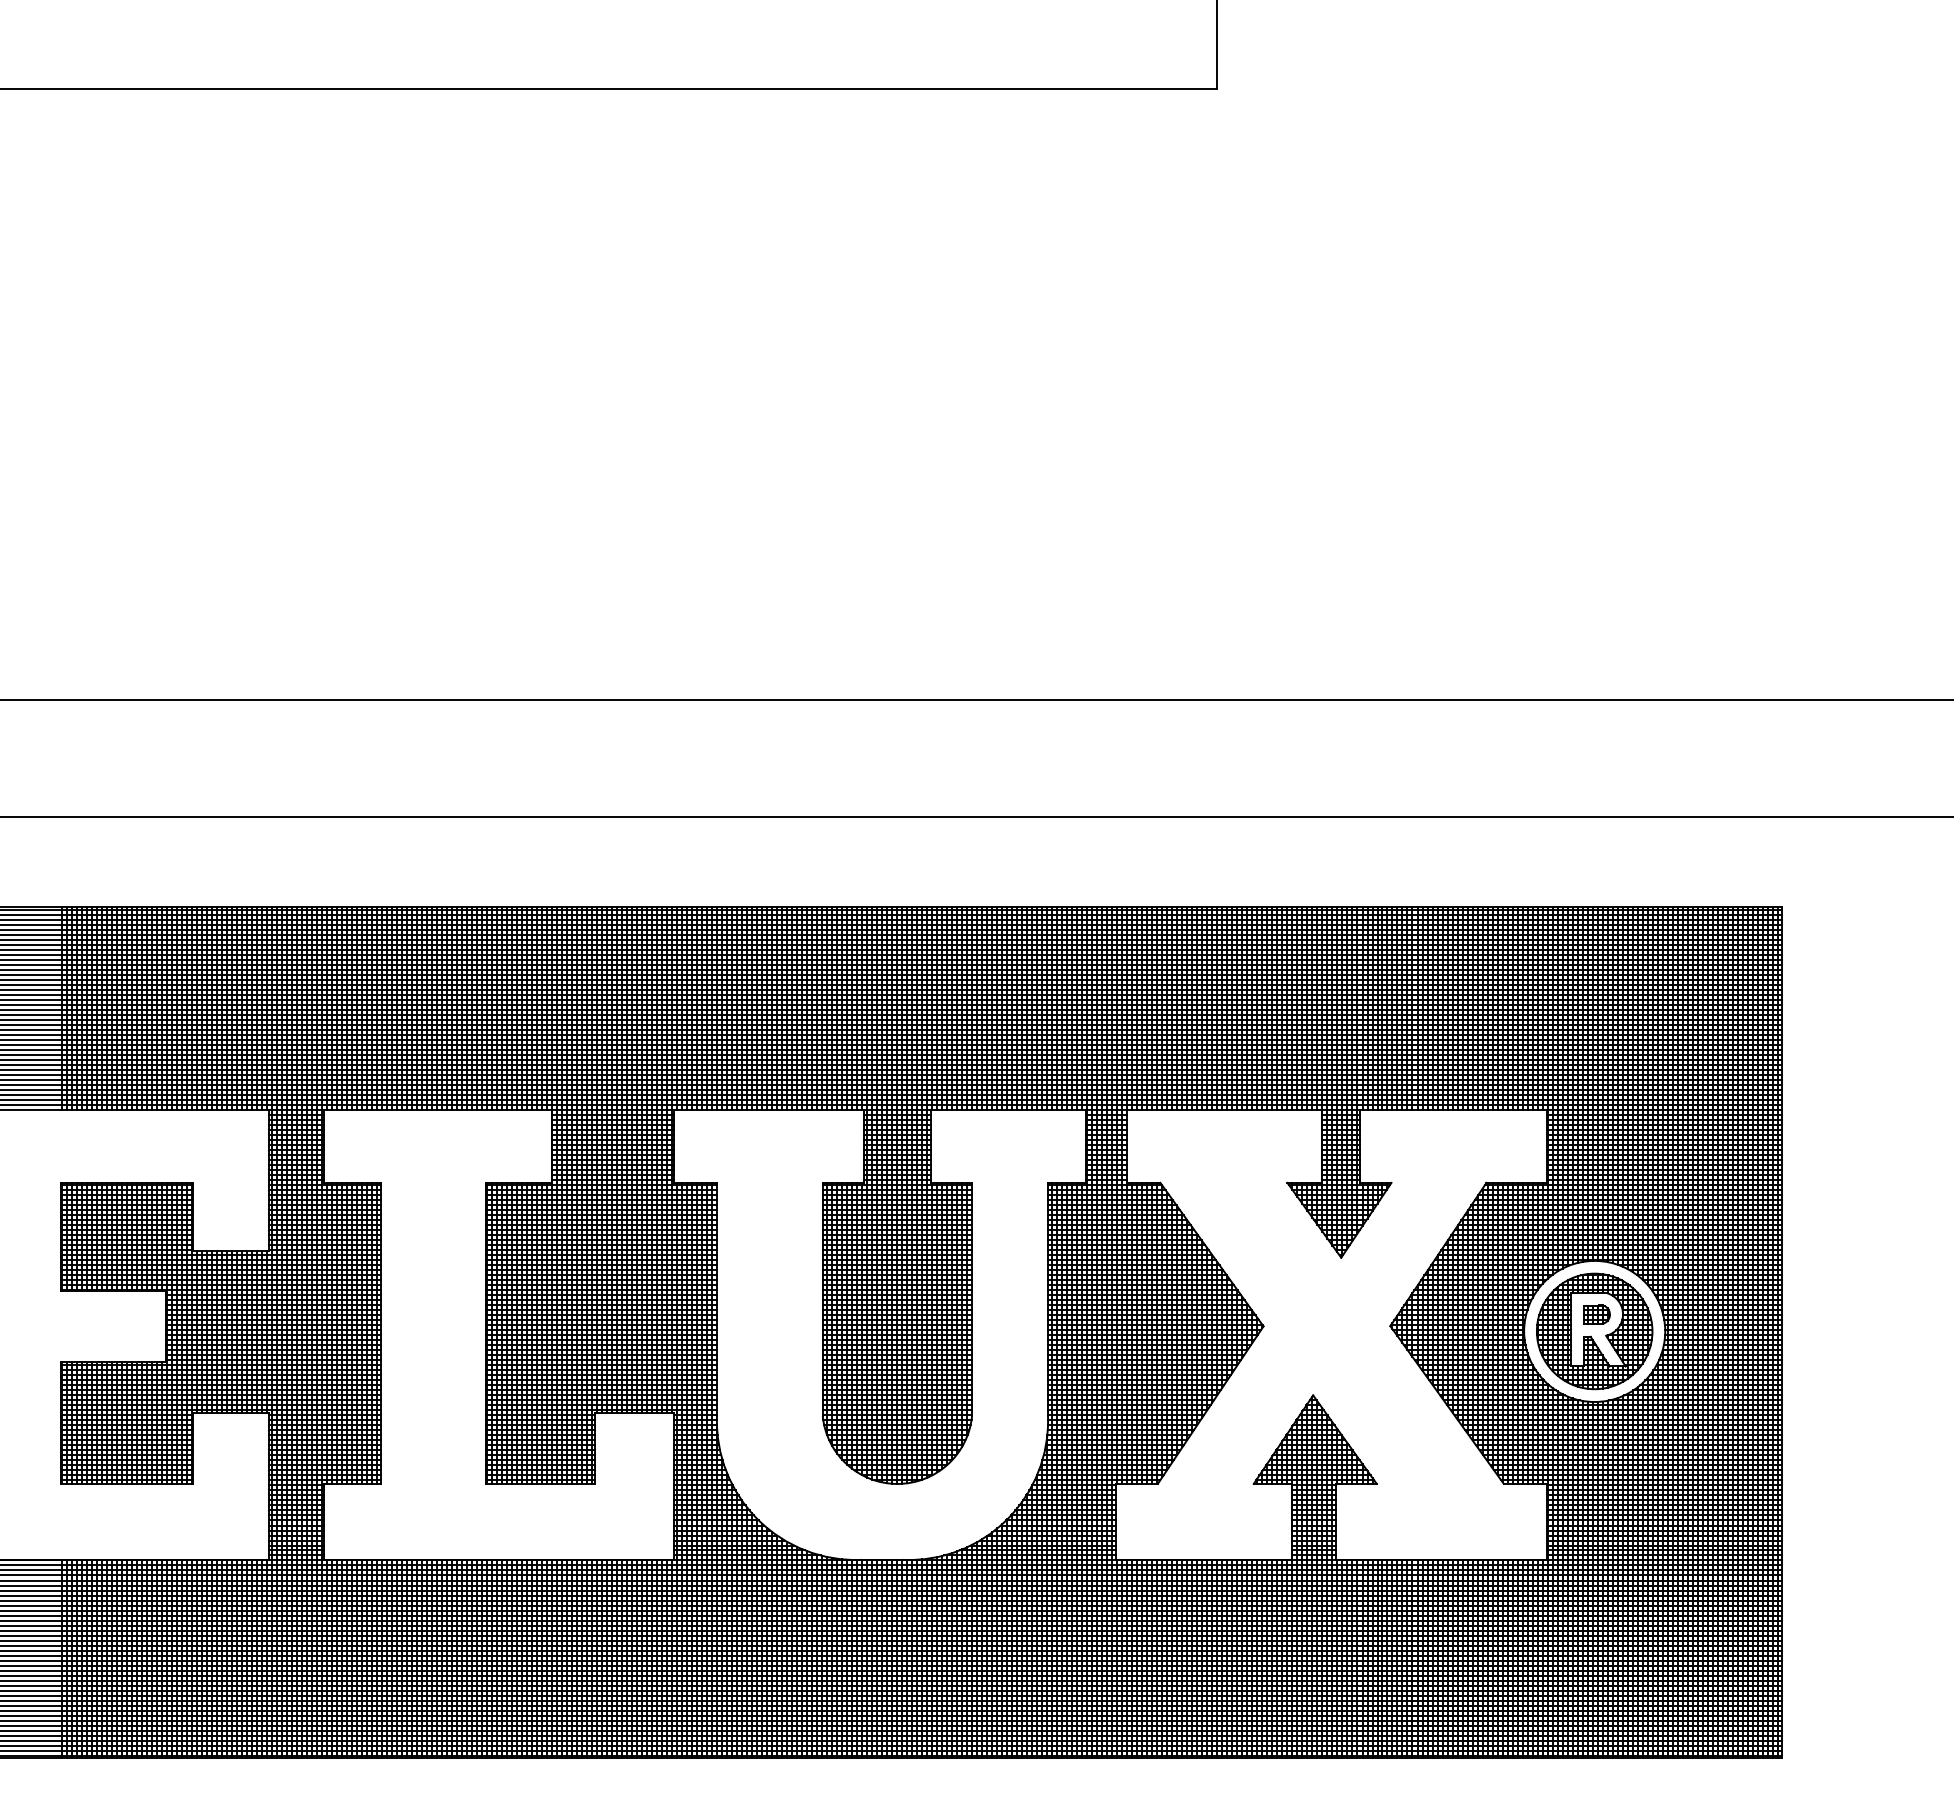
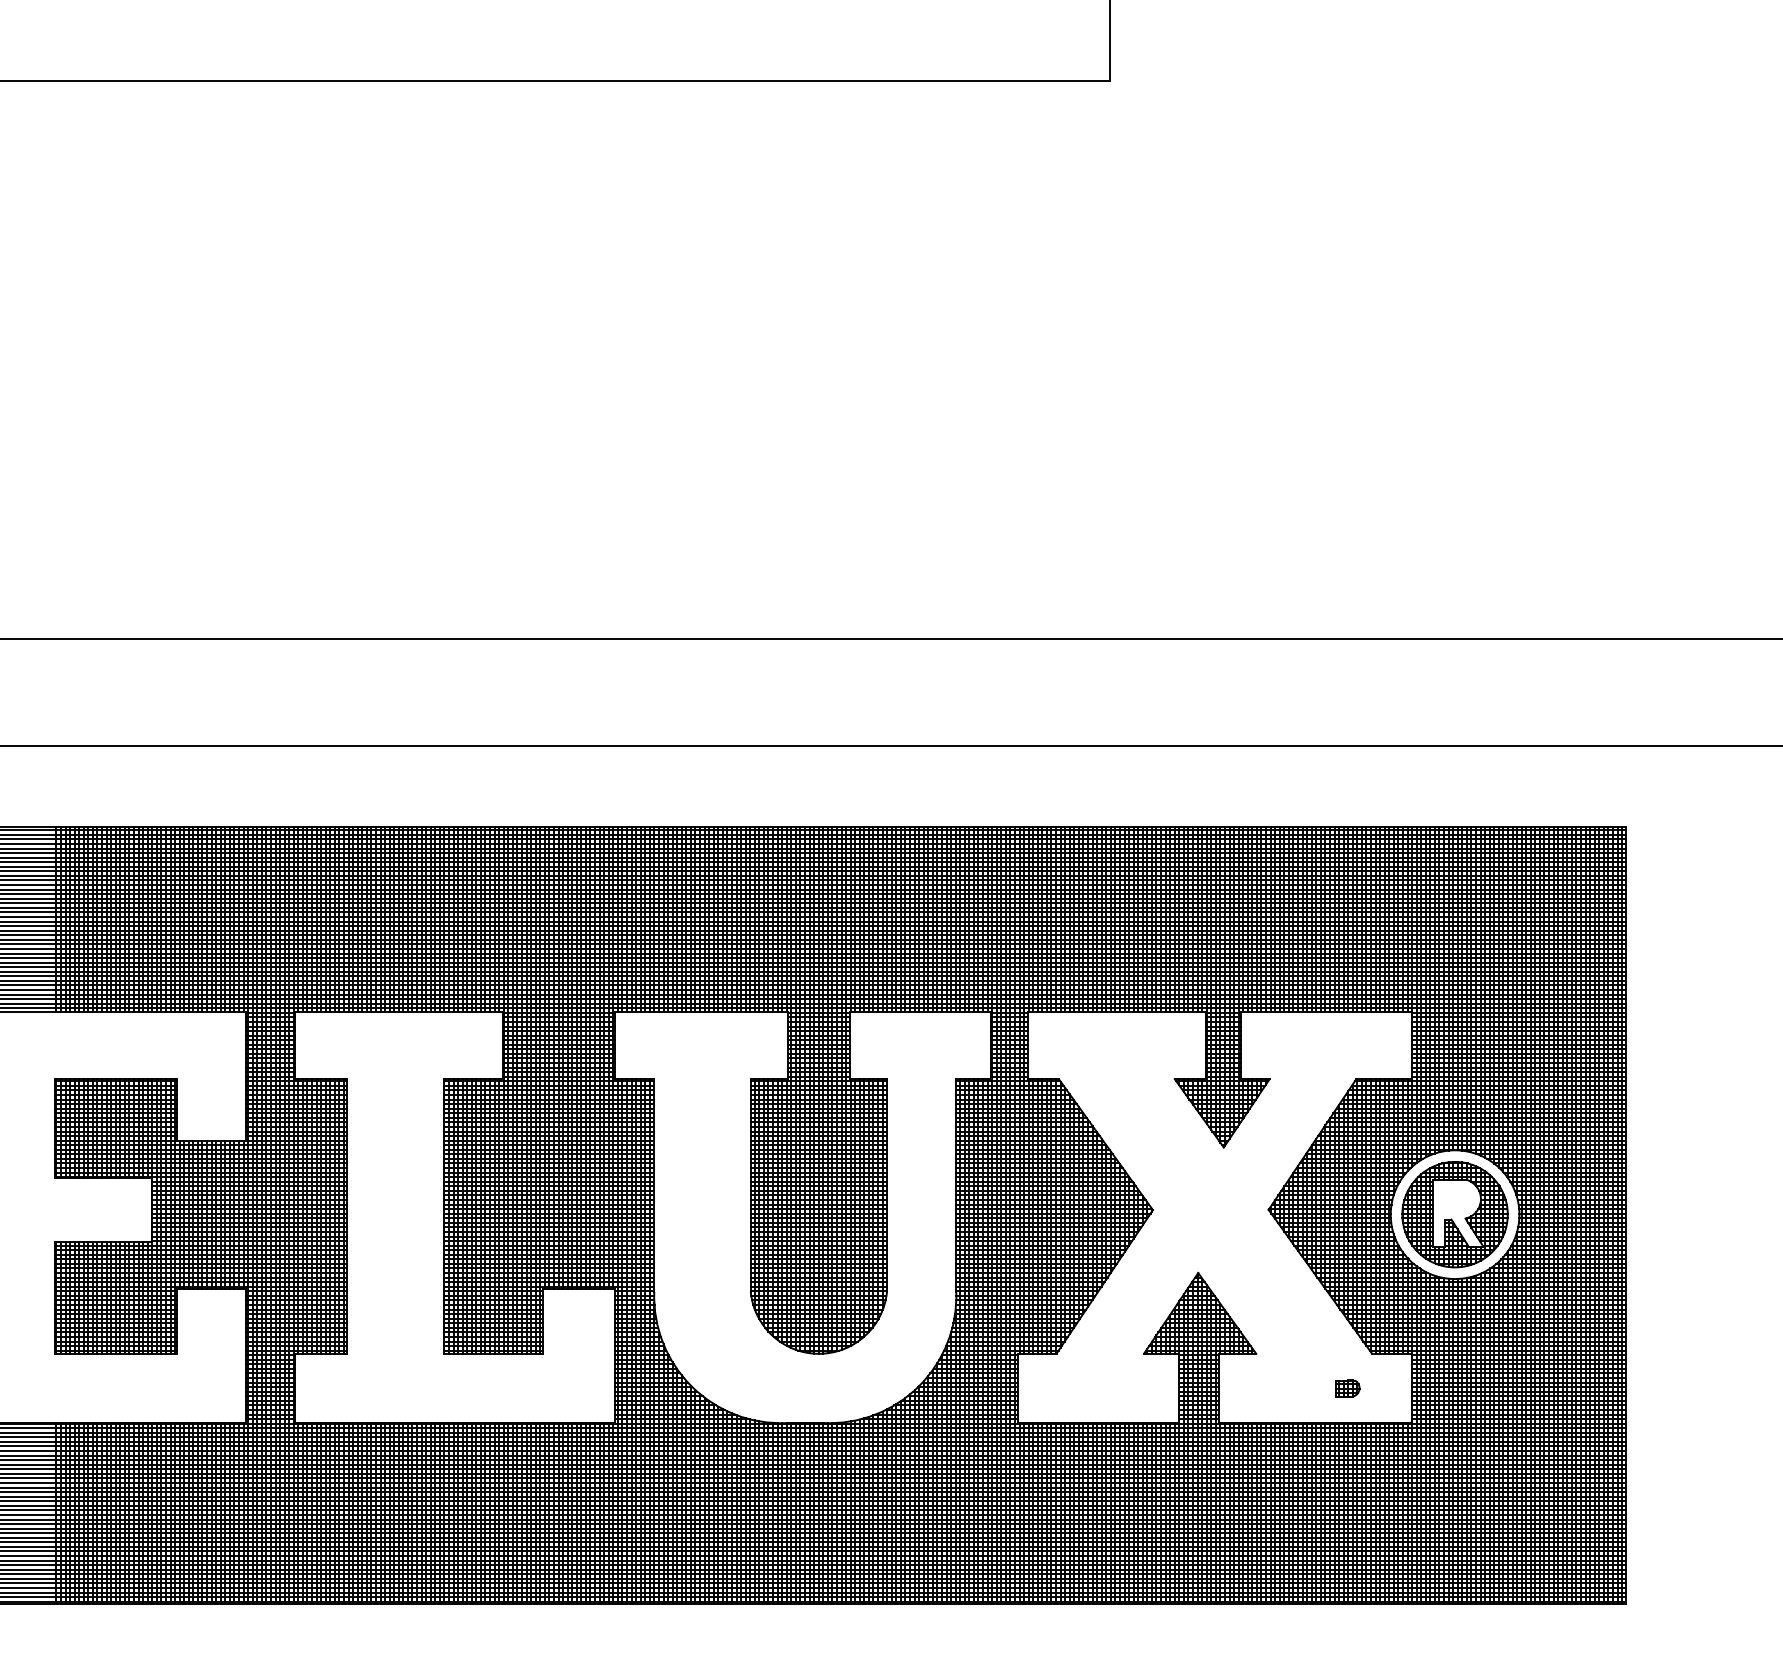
part: (1596, 1314) -> (1347, 1388), moved

